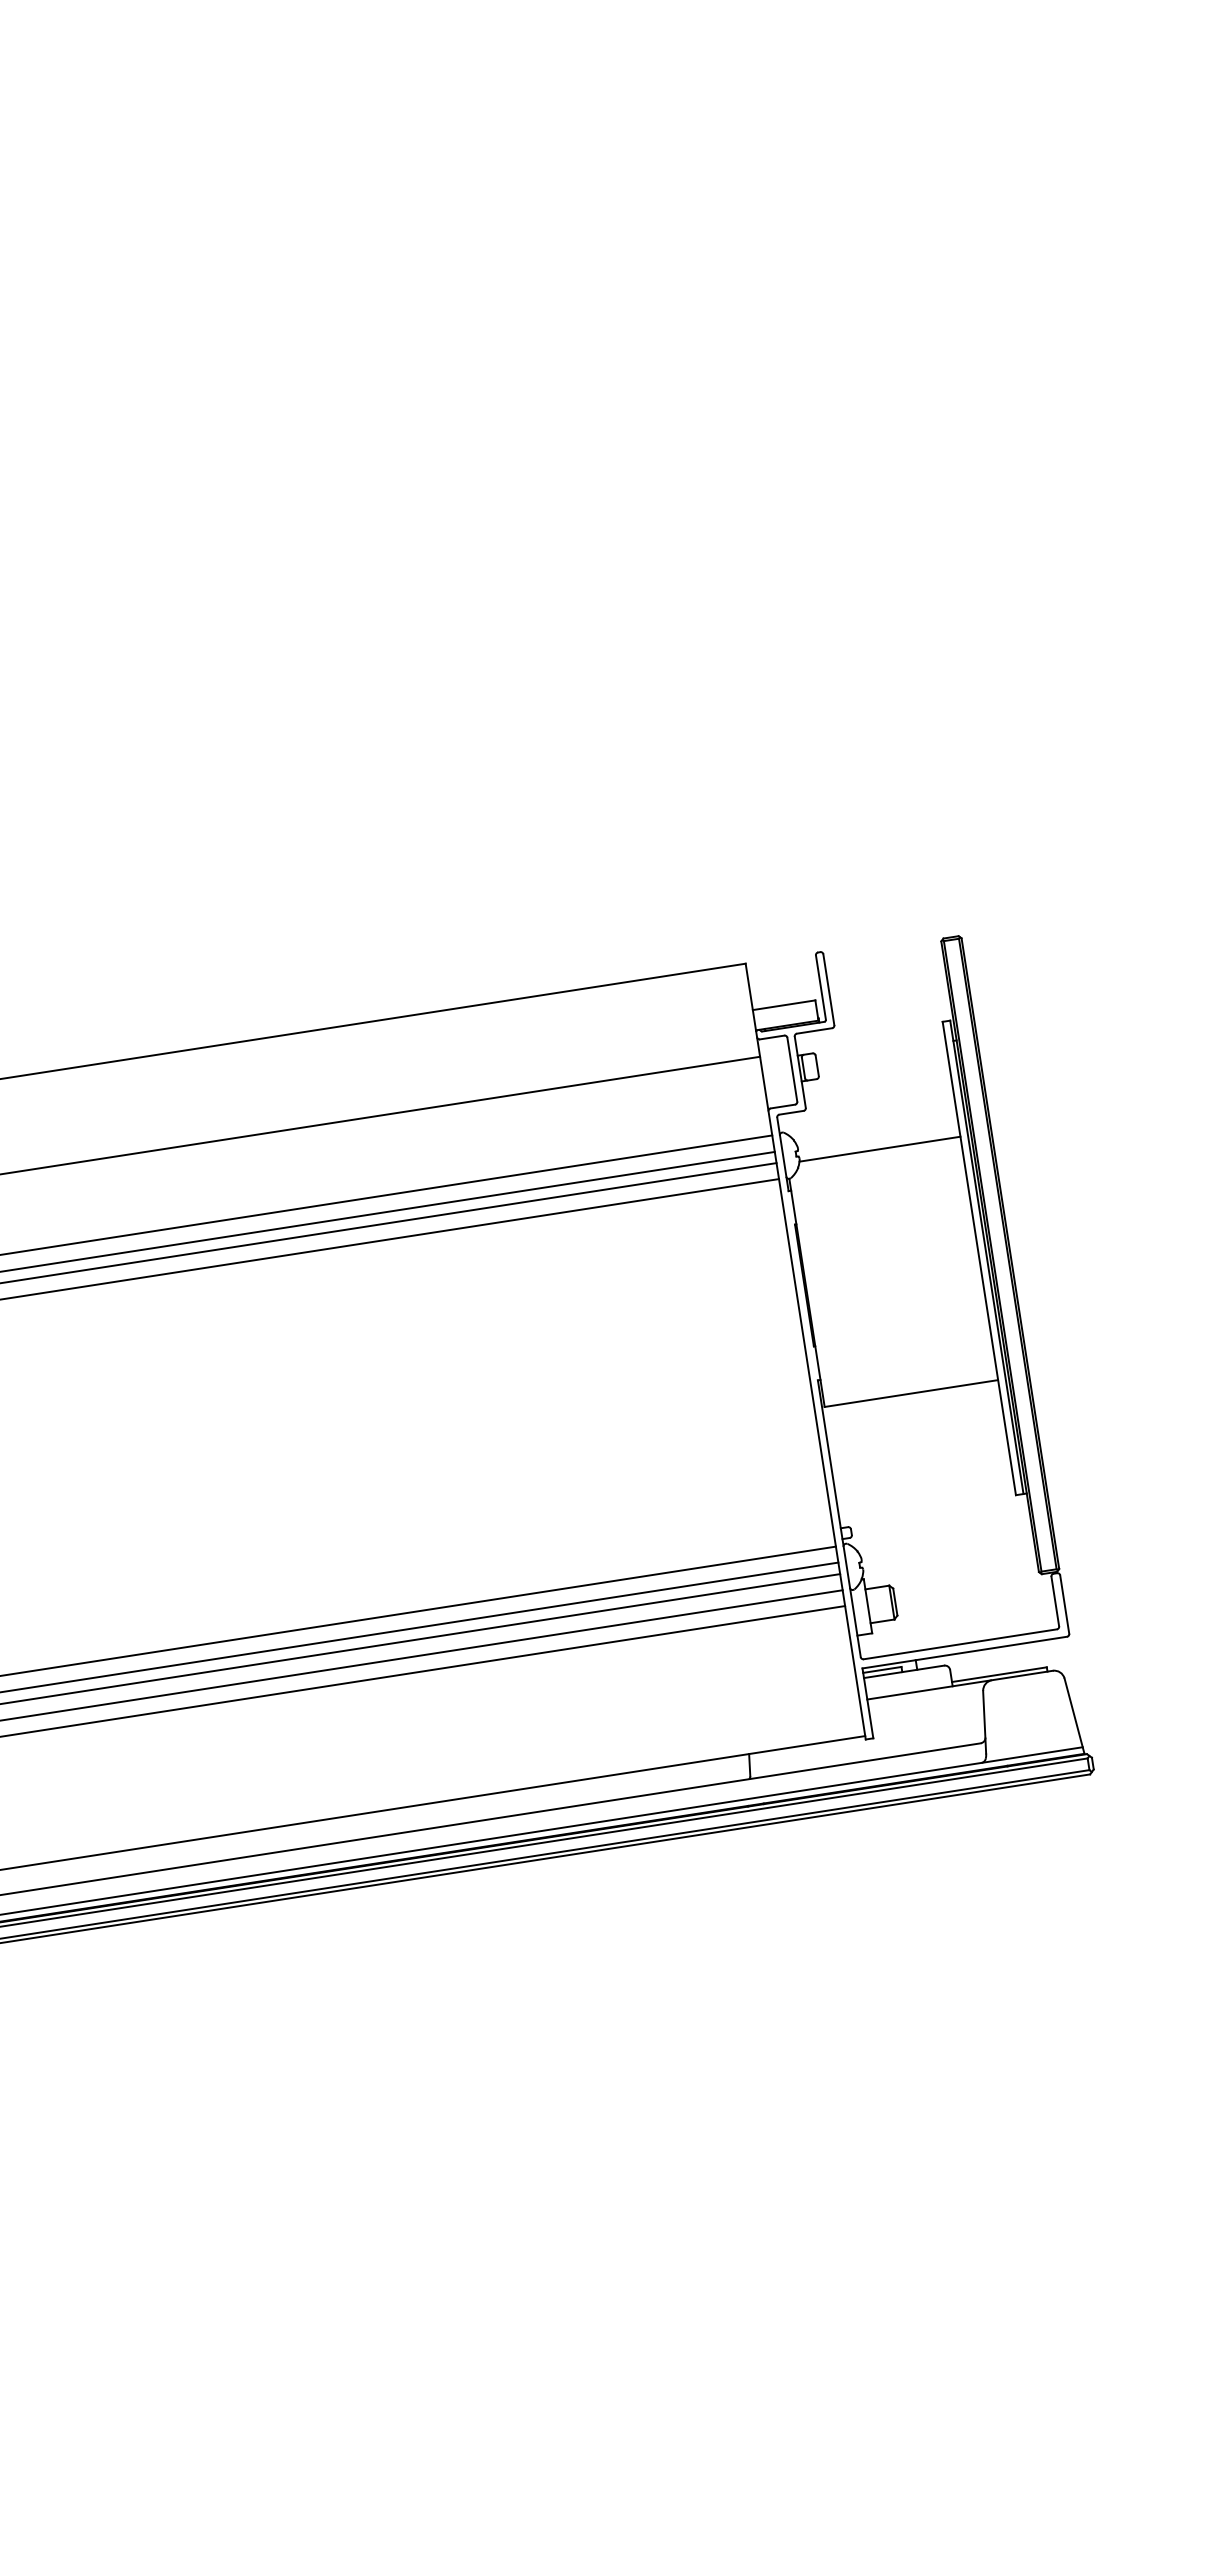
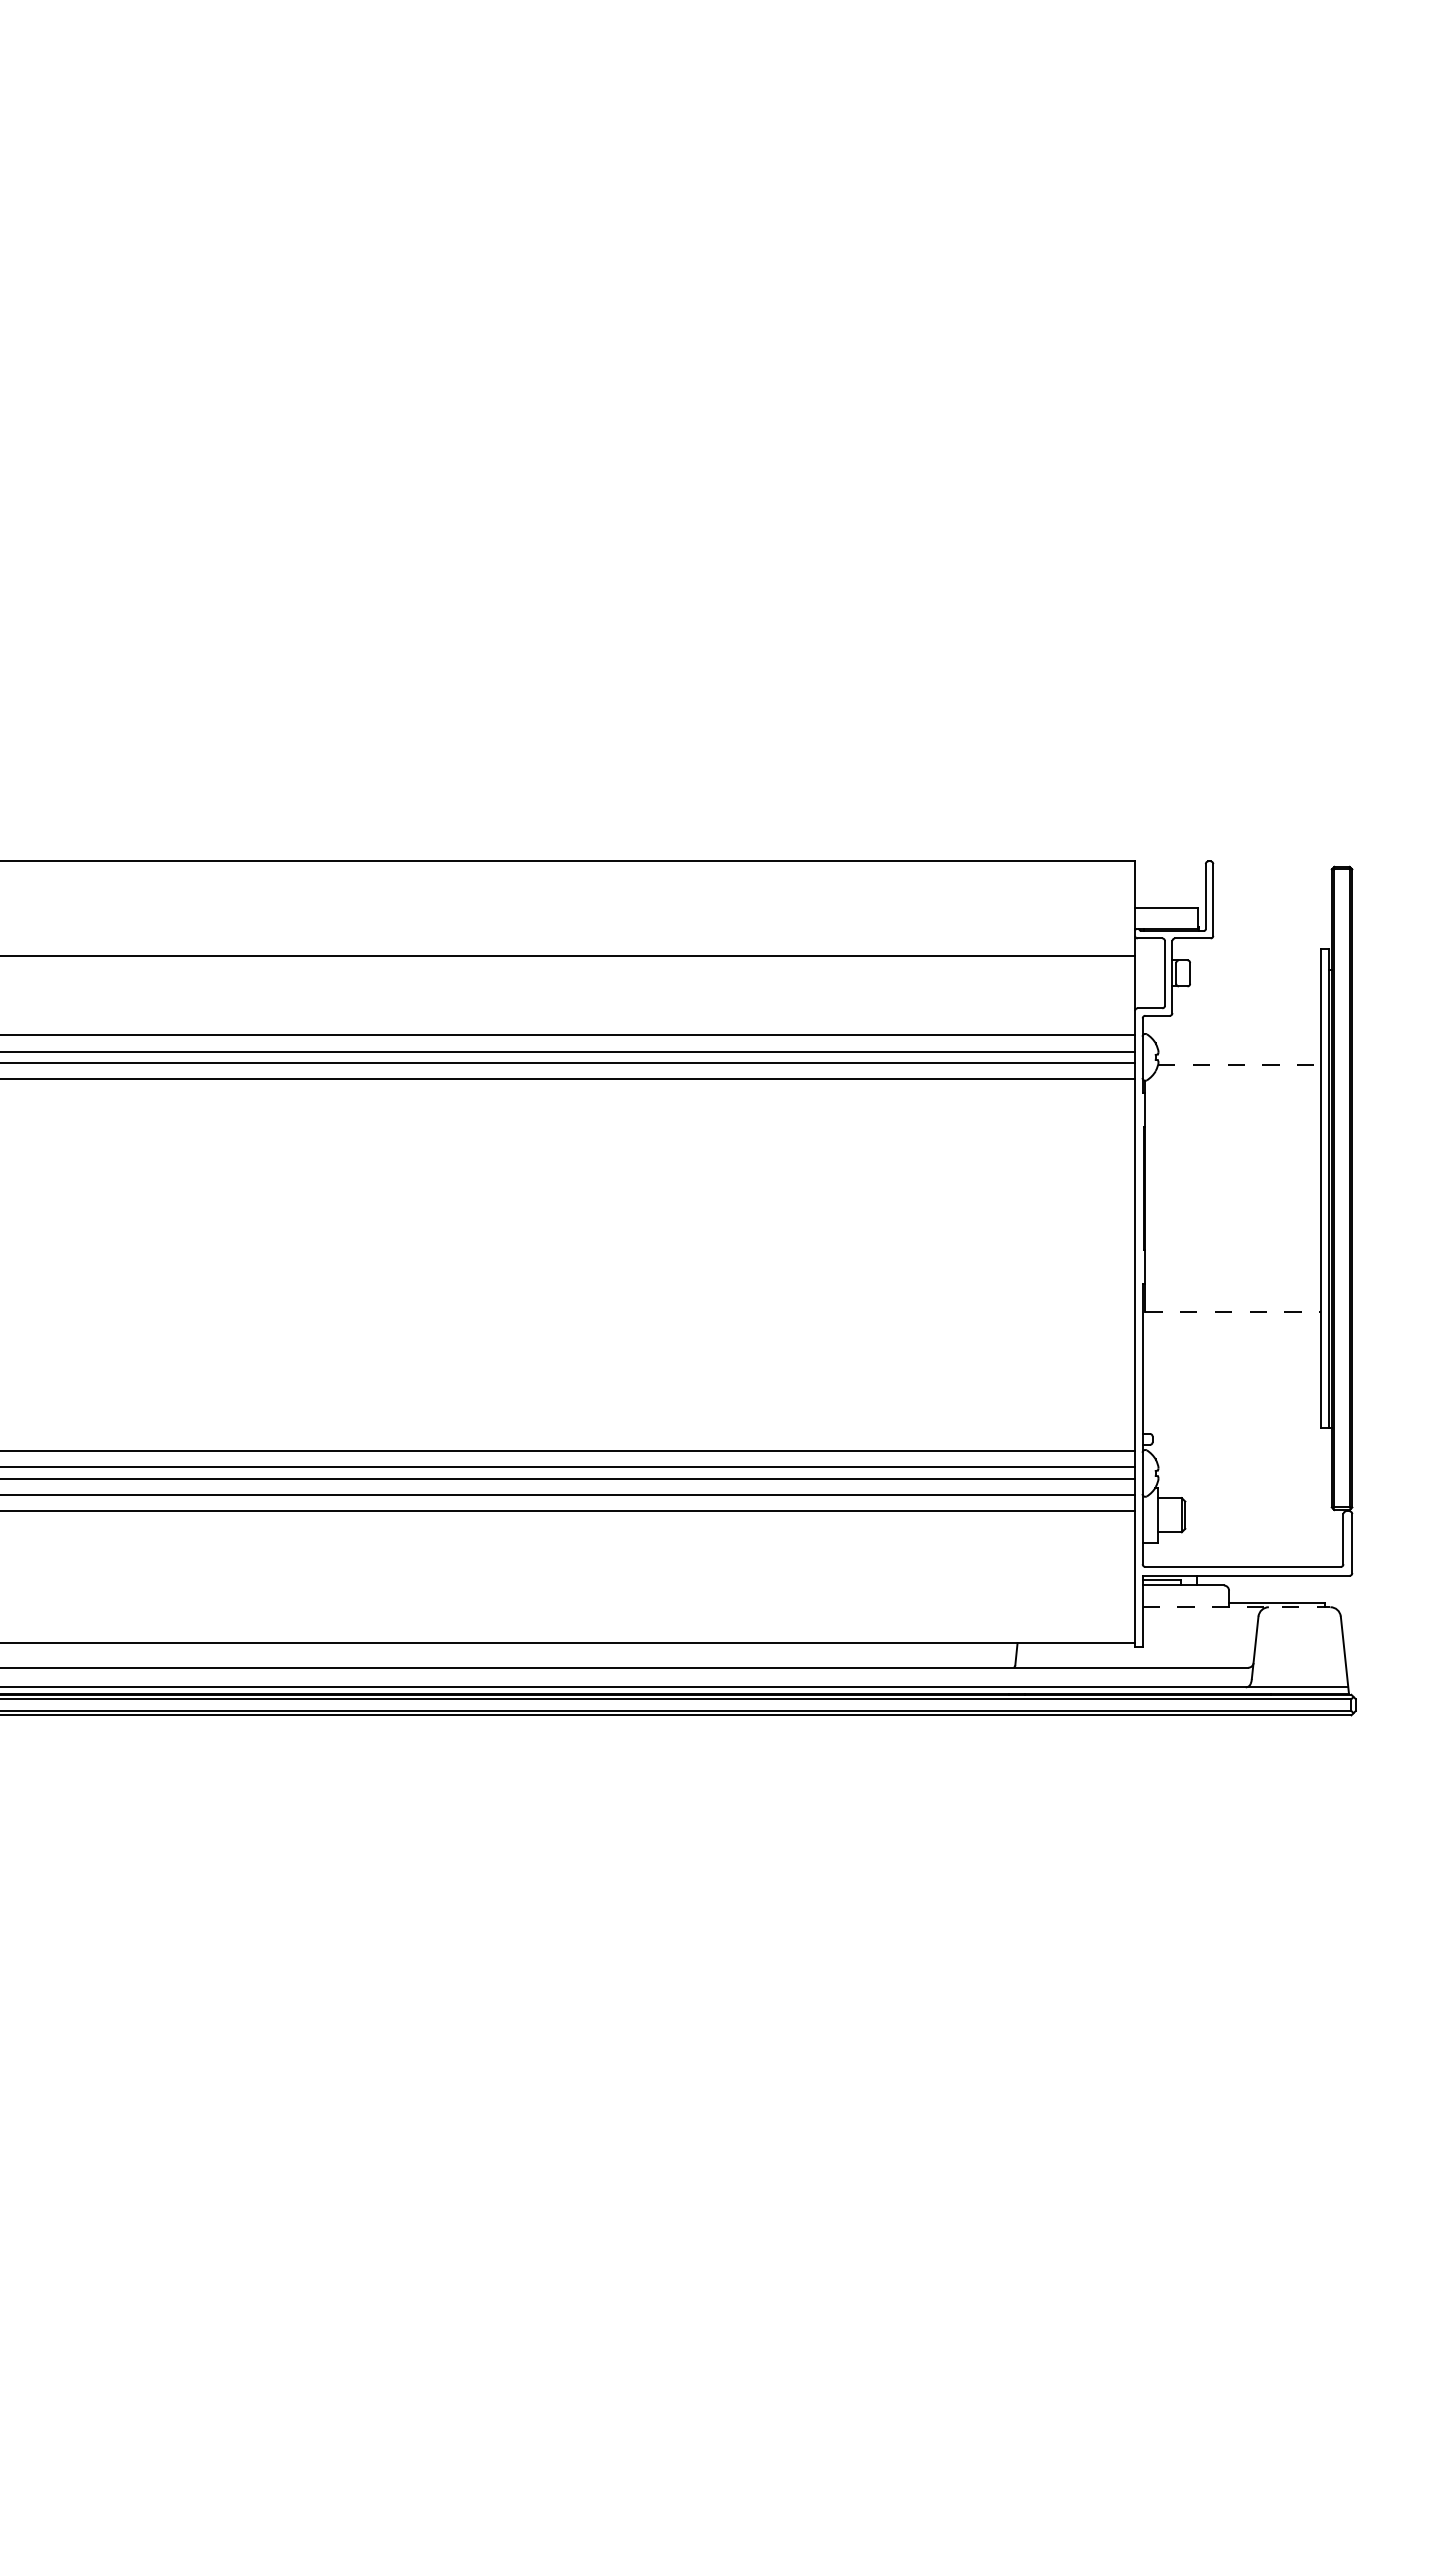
line: (880, 1149) -> (1239, 1065), solid -> dashed
line: (911, 1393) -> (1233, 1311), solid -> dashed
line: (960, 1685) -> (1236, 1607), solid -> dashed

